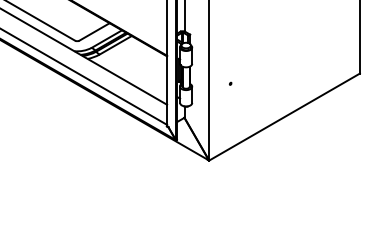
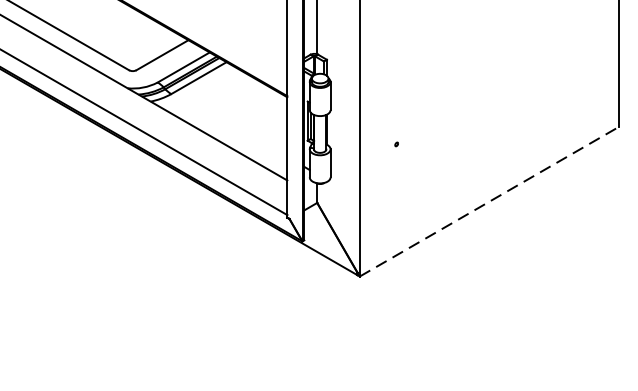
line: (284, 116) -> (489, 200), solid -> dashed

